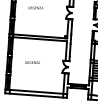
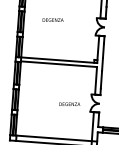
text: (32, 62) -> (69, 104), moved

